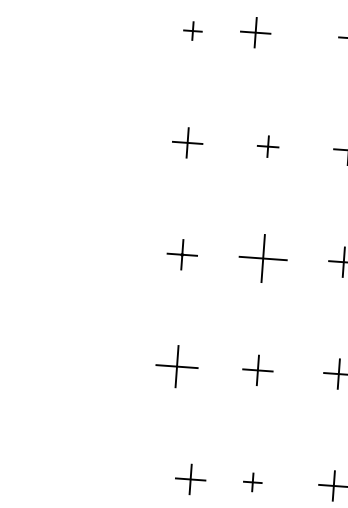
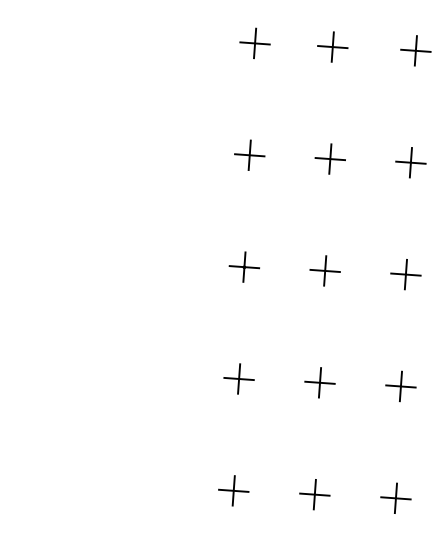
part: (192, 31) -> (254, 43), size x1.67
part: (255, 32) -> (332, 46), moved
part: (267, 146) -> (329, 158), size x1.43
part: (262, 258) -> (324, 270), size x0.62
part: (176, 366) -> (238, 378), size x0.71
part: (190, 479) -> (233, 490), moved
part: (252, 482) -> (314, 494), size x1.67

